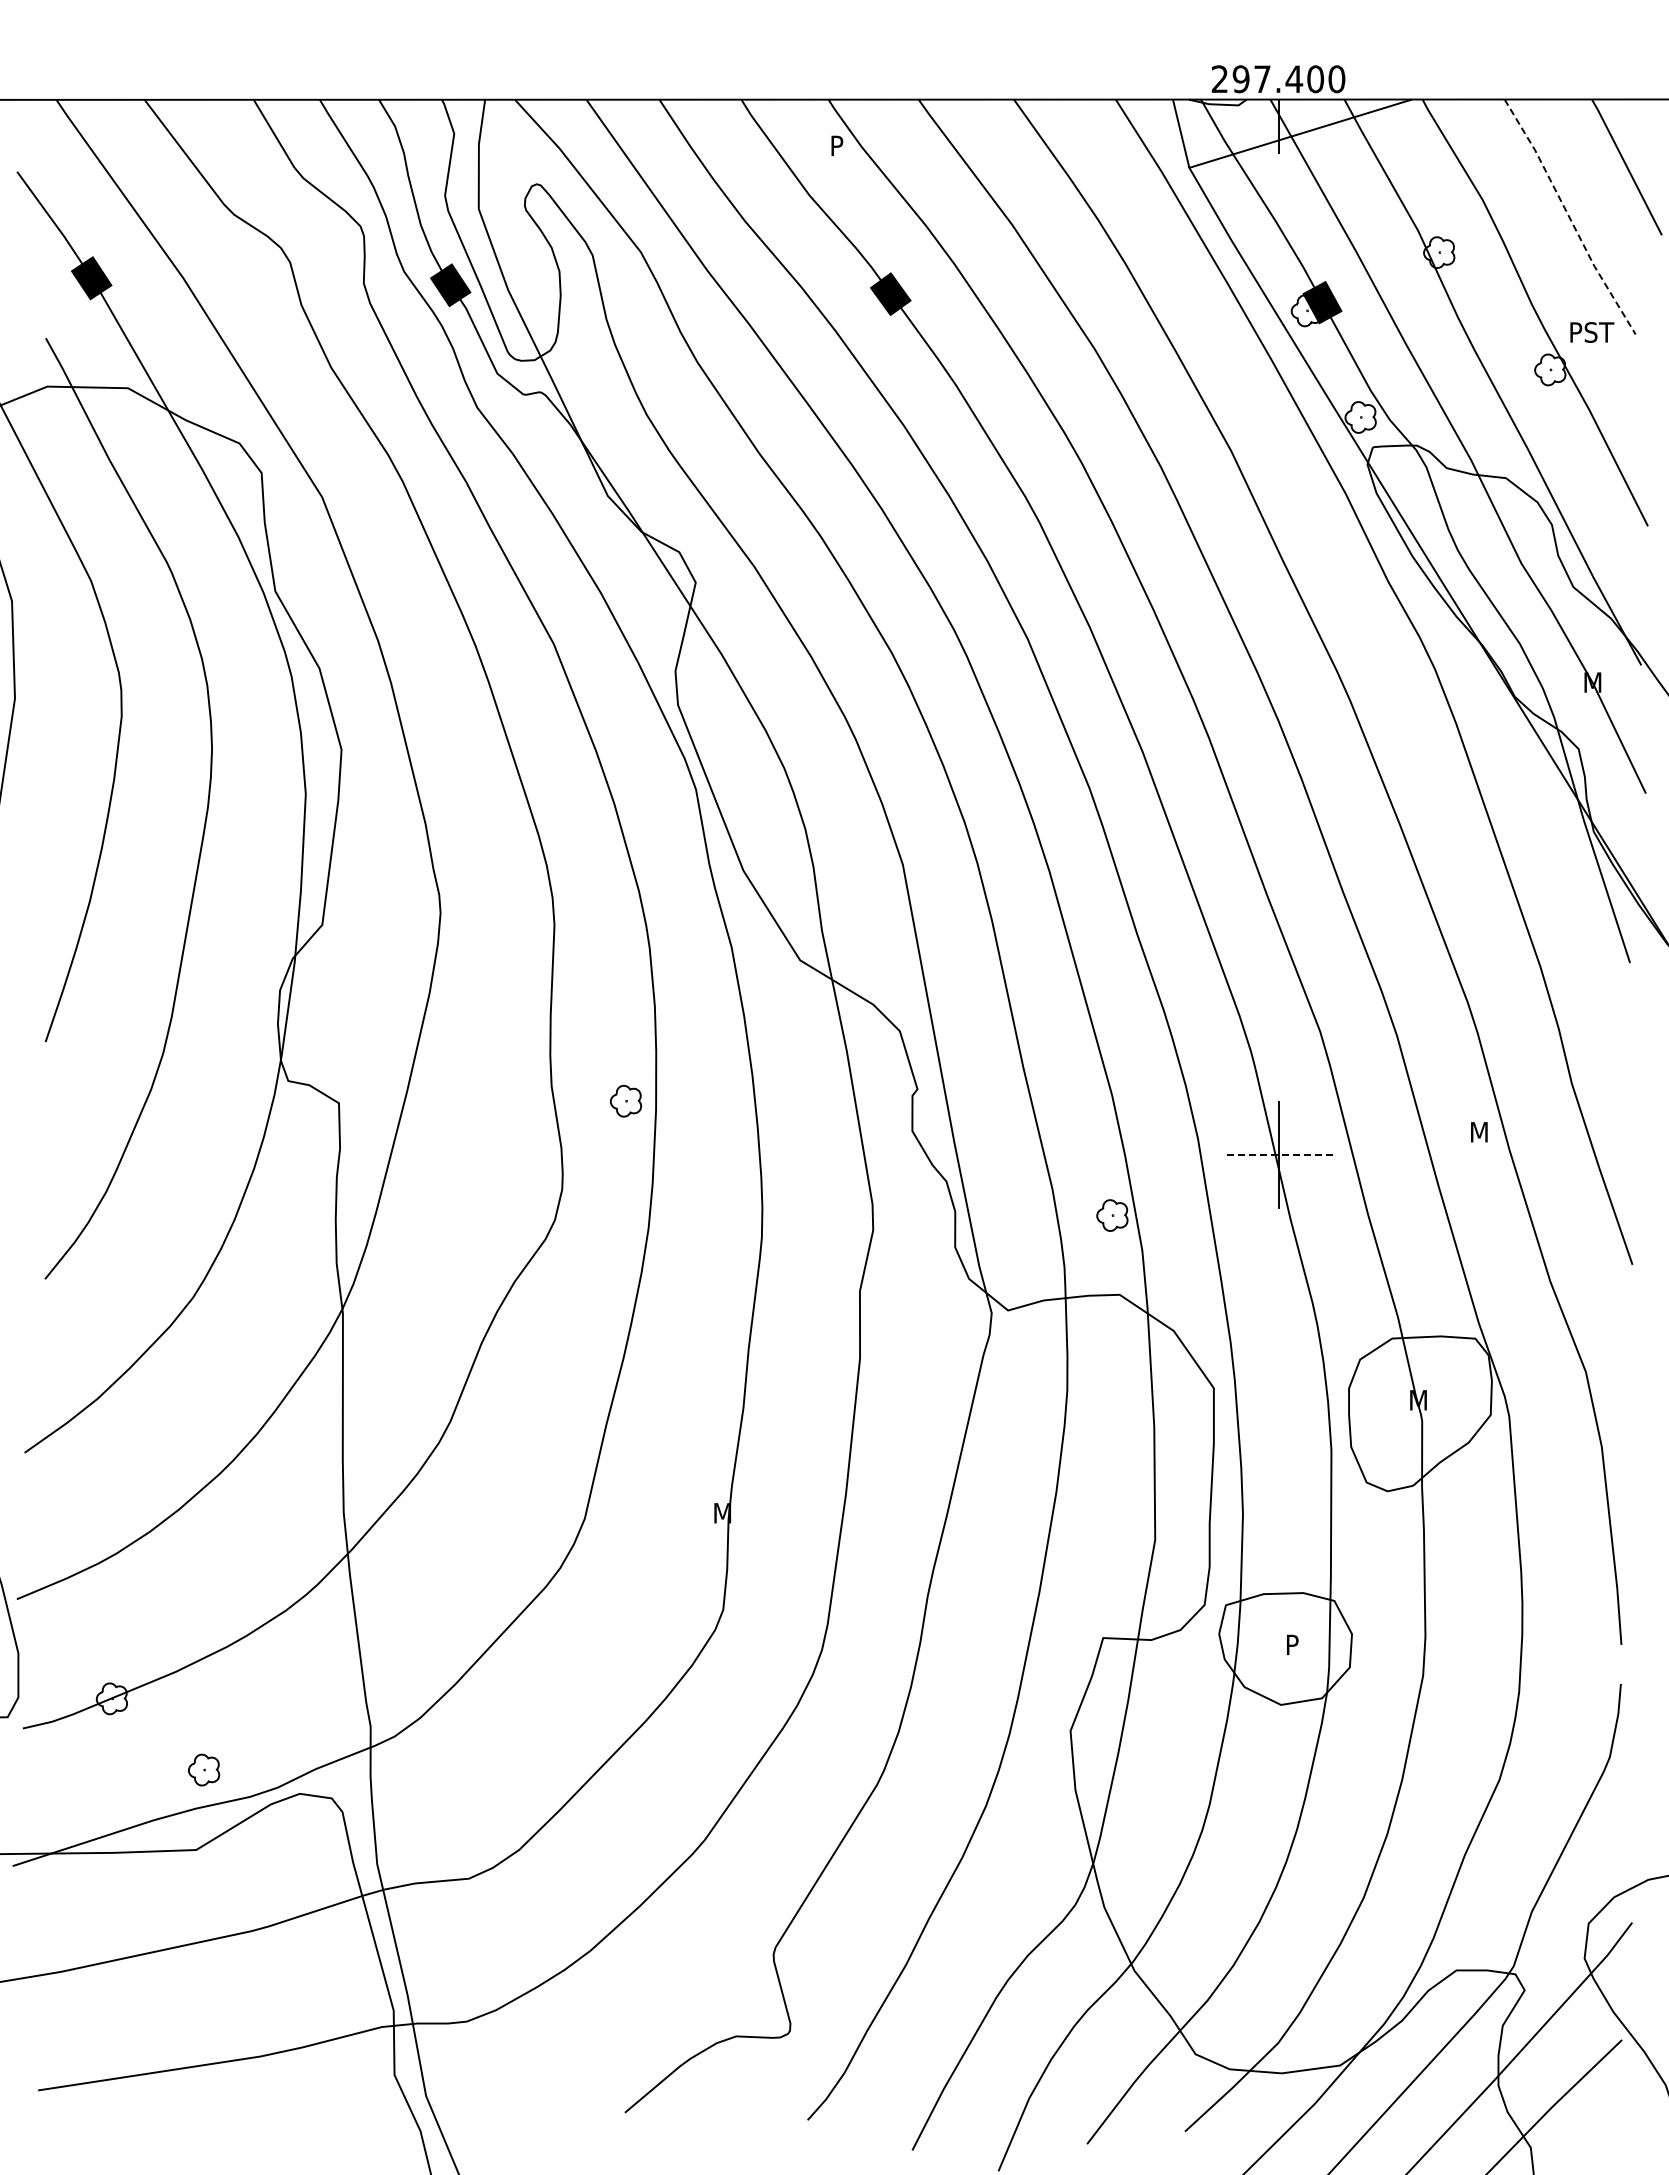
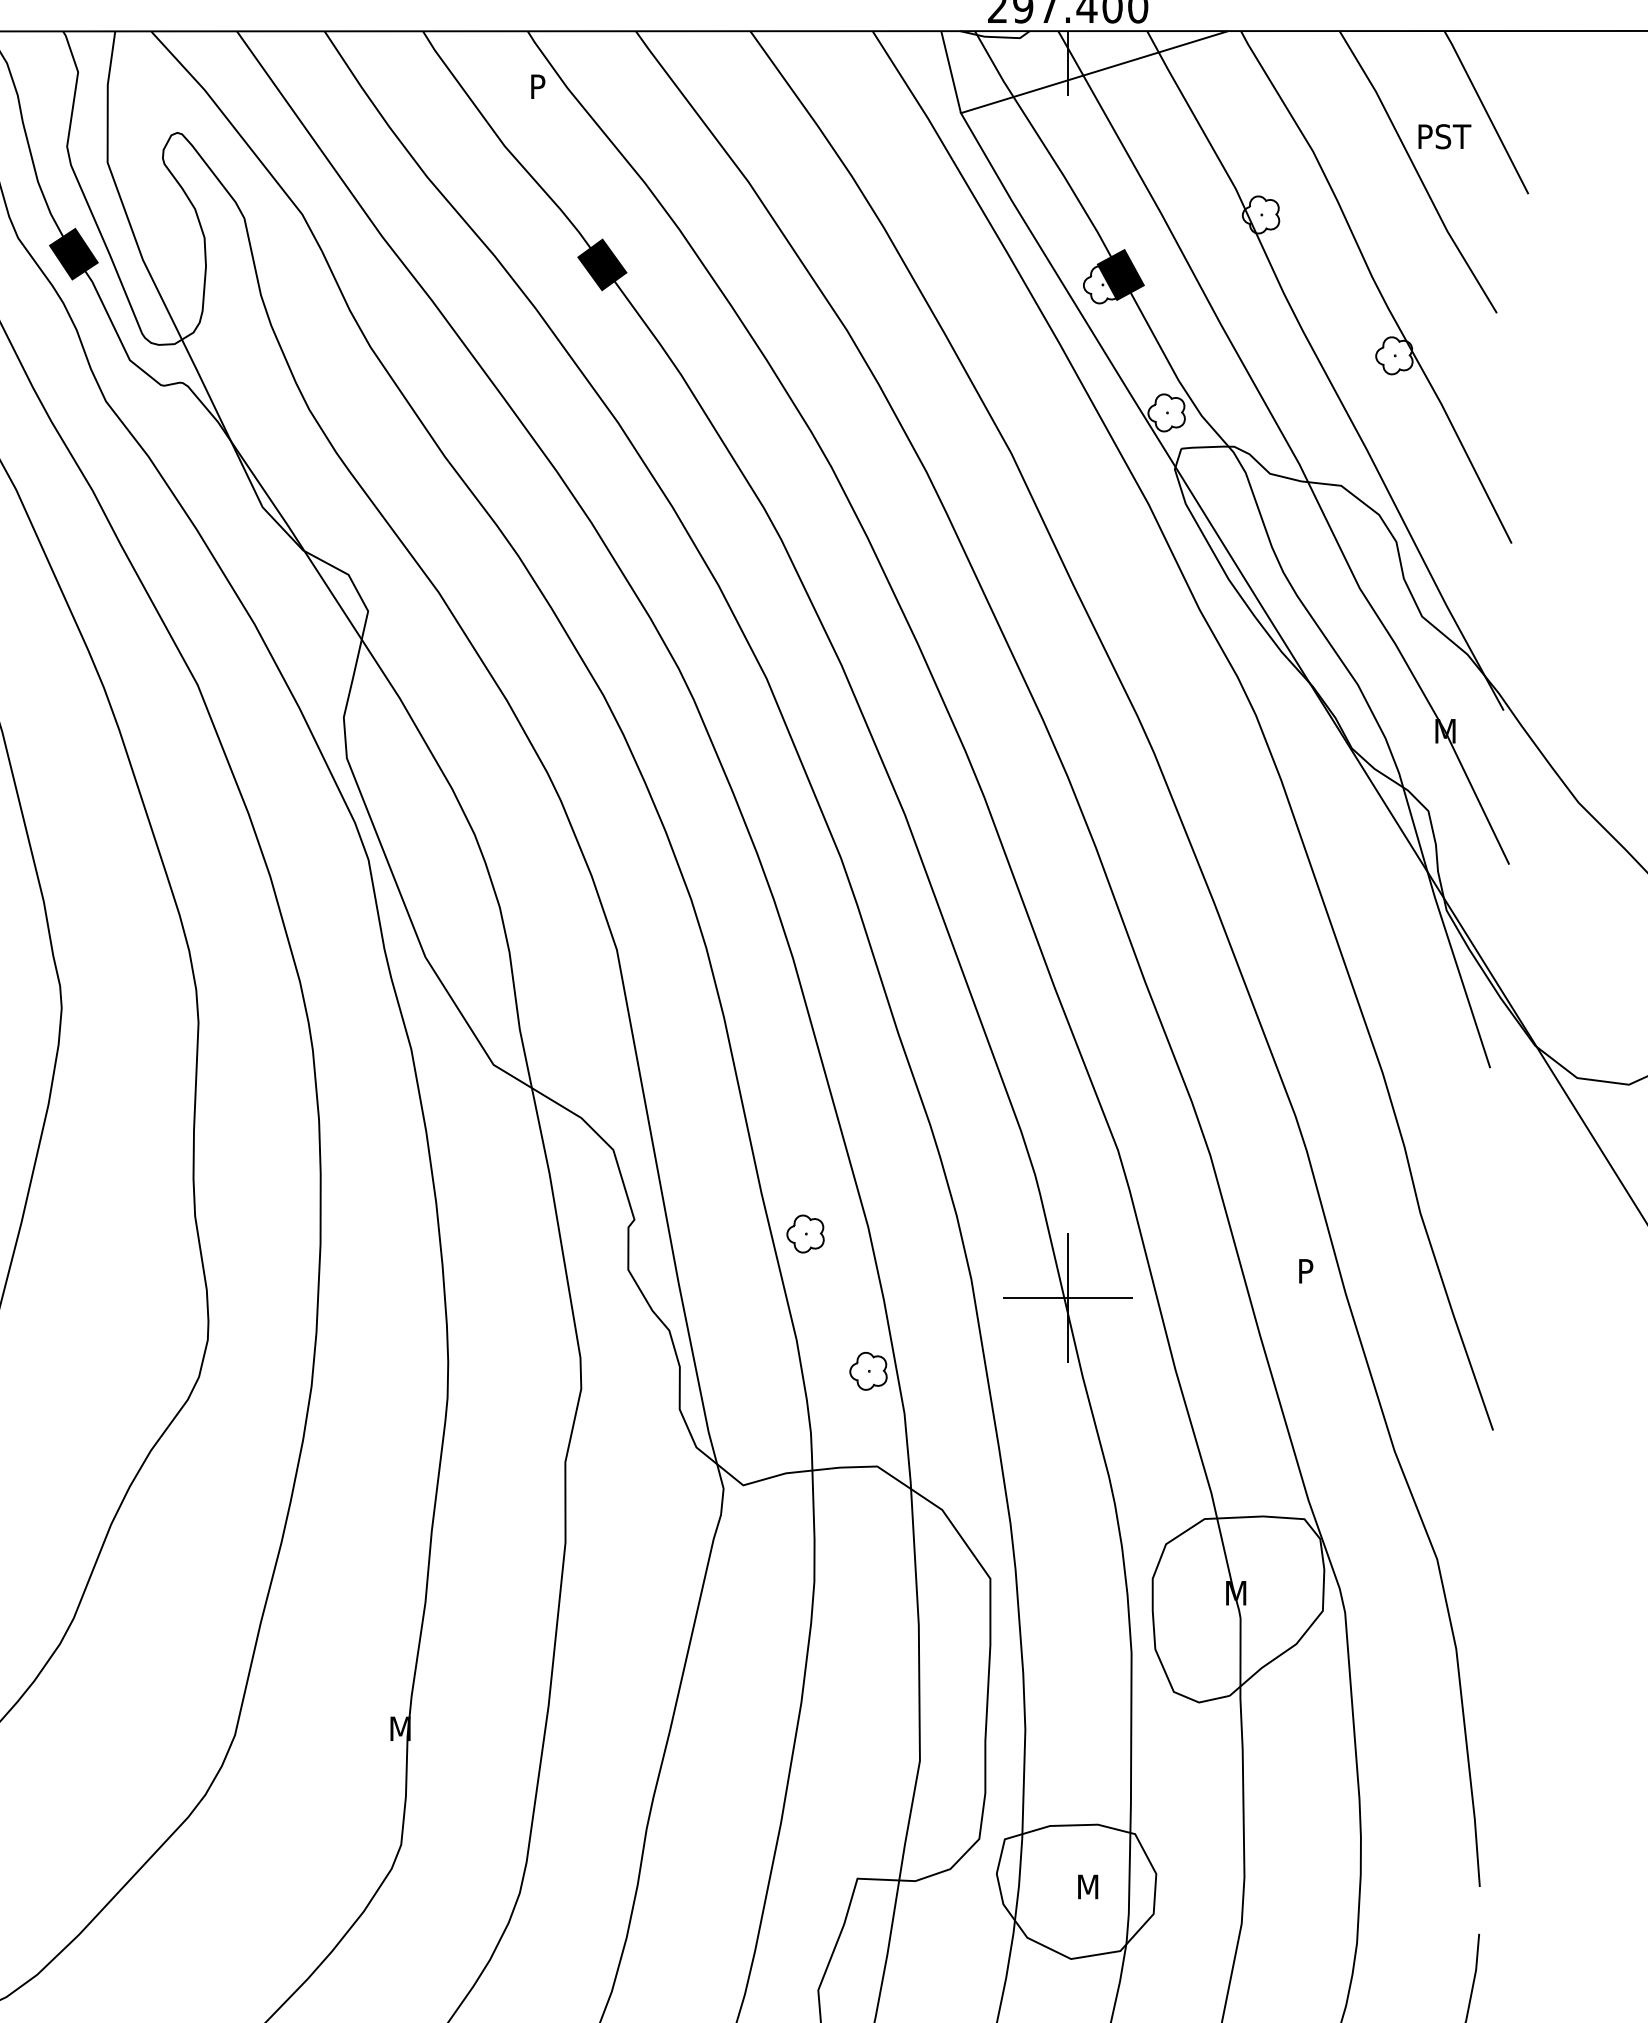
line: (1569, 217) -> (1417, 172), dashed -> solid
text: (1592, 332) -> (1445, 136), moved
part: (625, 1101) -> (805, 1234), moved
text: (1480, 1132) -> (1310, 1271), M -> P
line: (1277, 1154) -> (1066, 1298), dashed -> solid
text: (1296, 1644) -> (1089, 1886), P -> M

